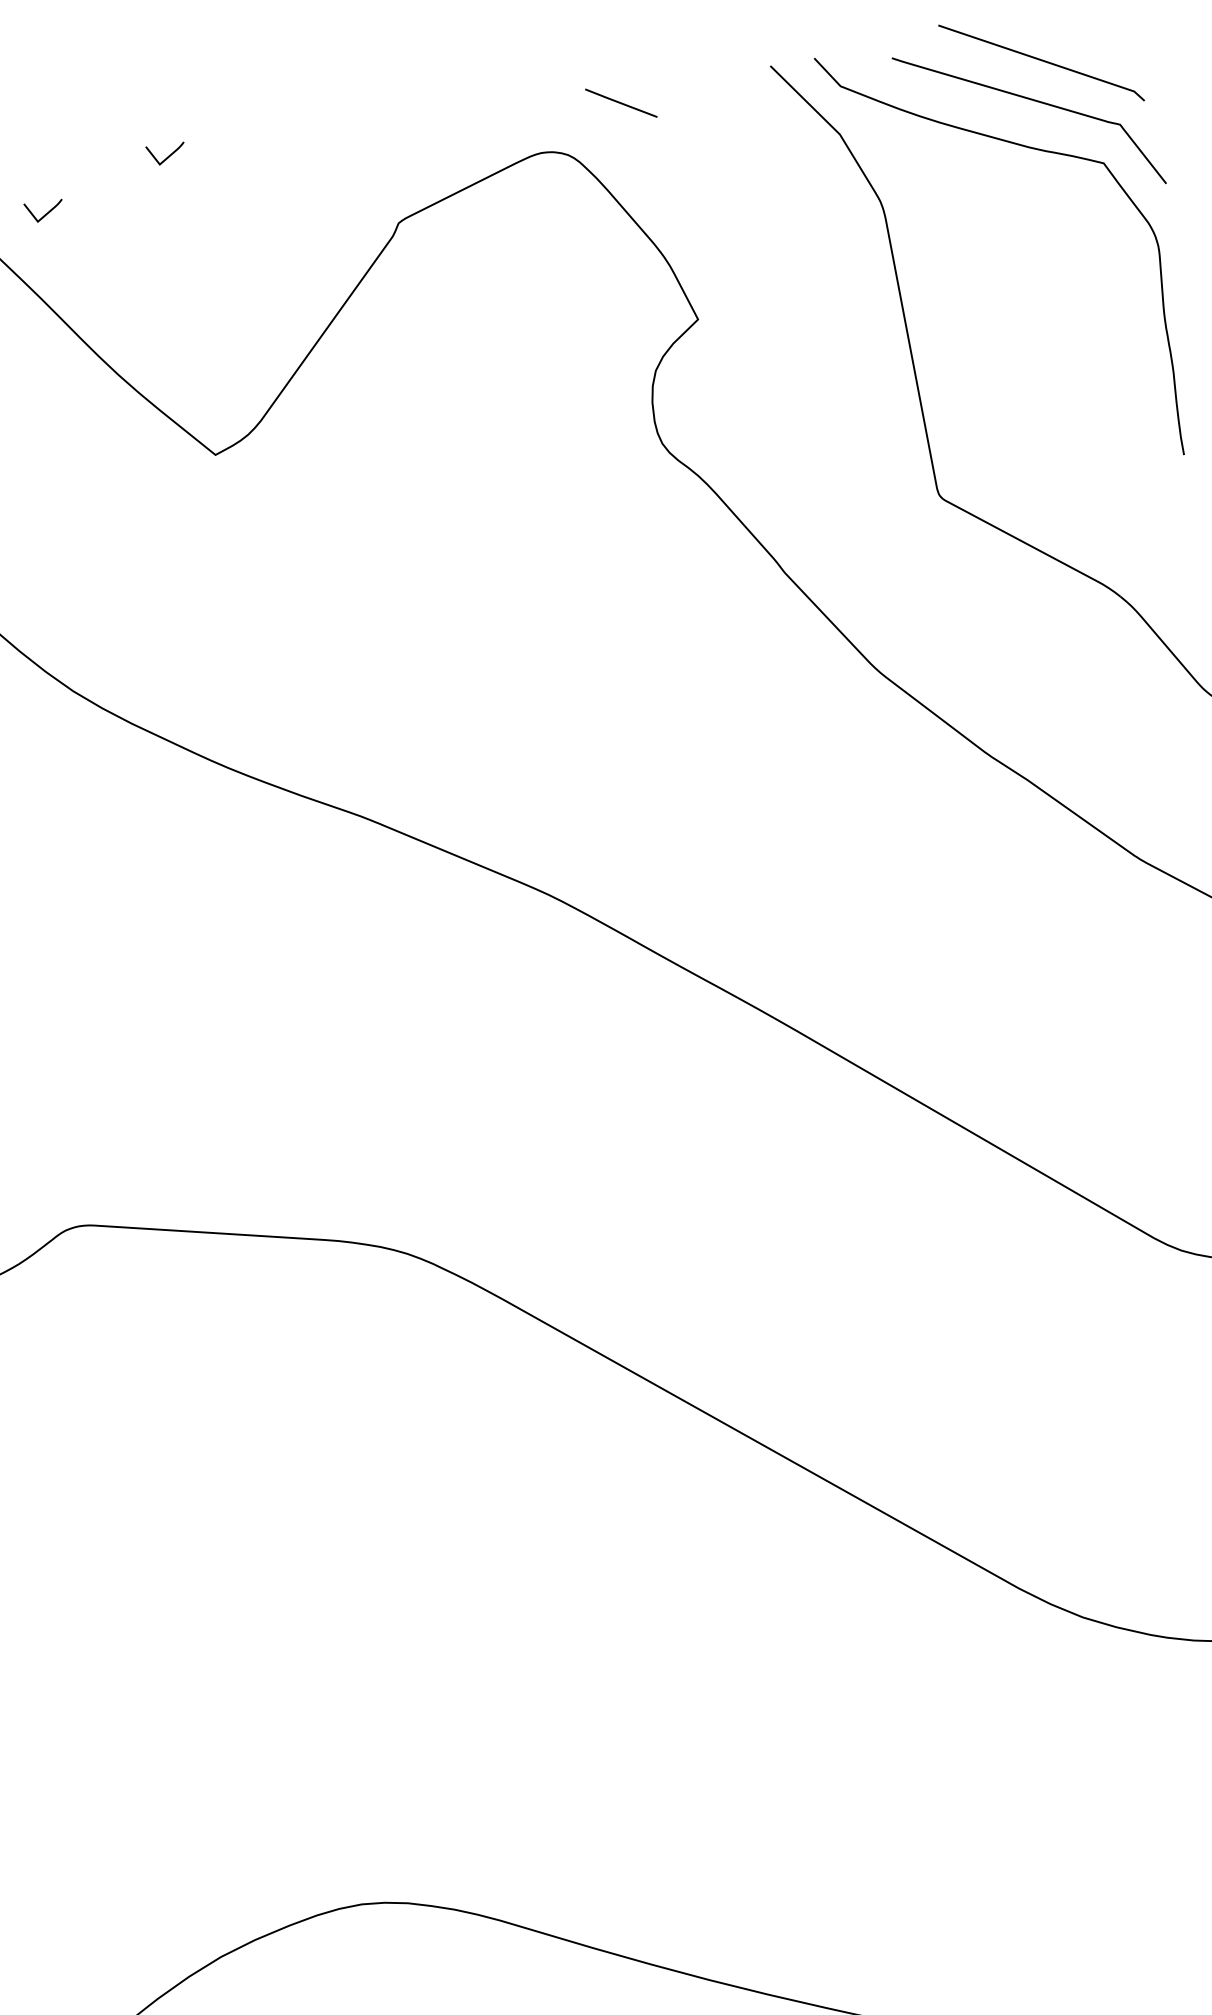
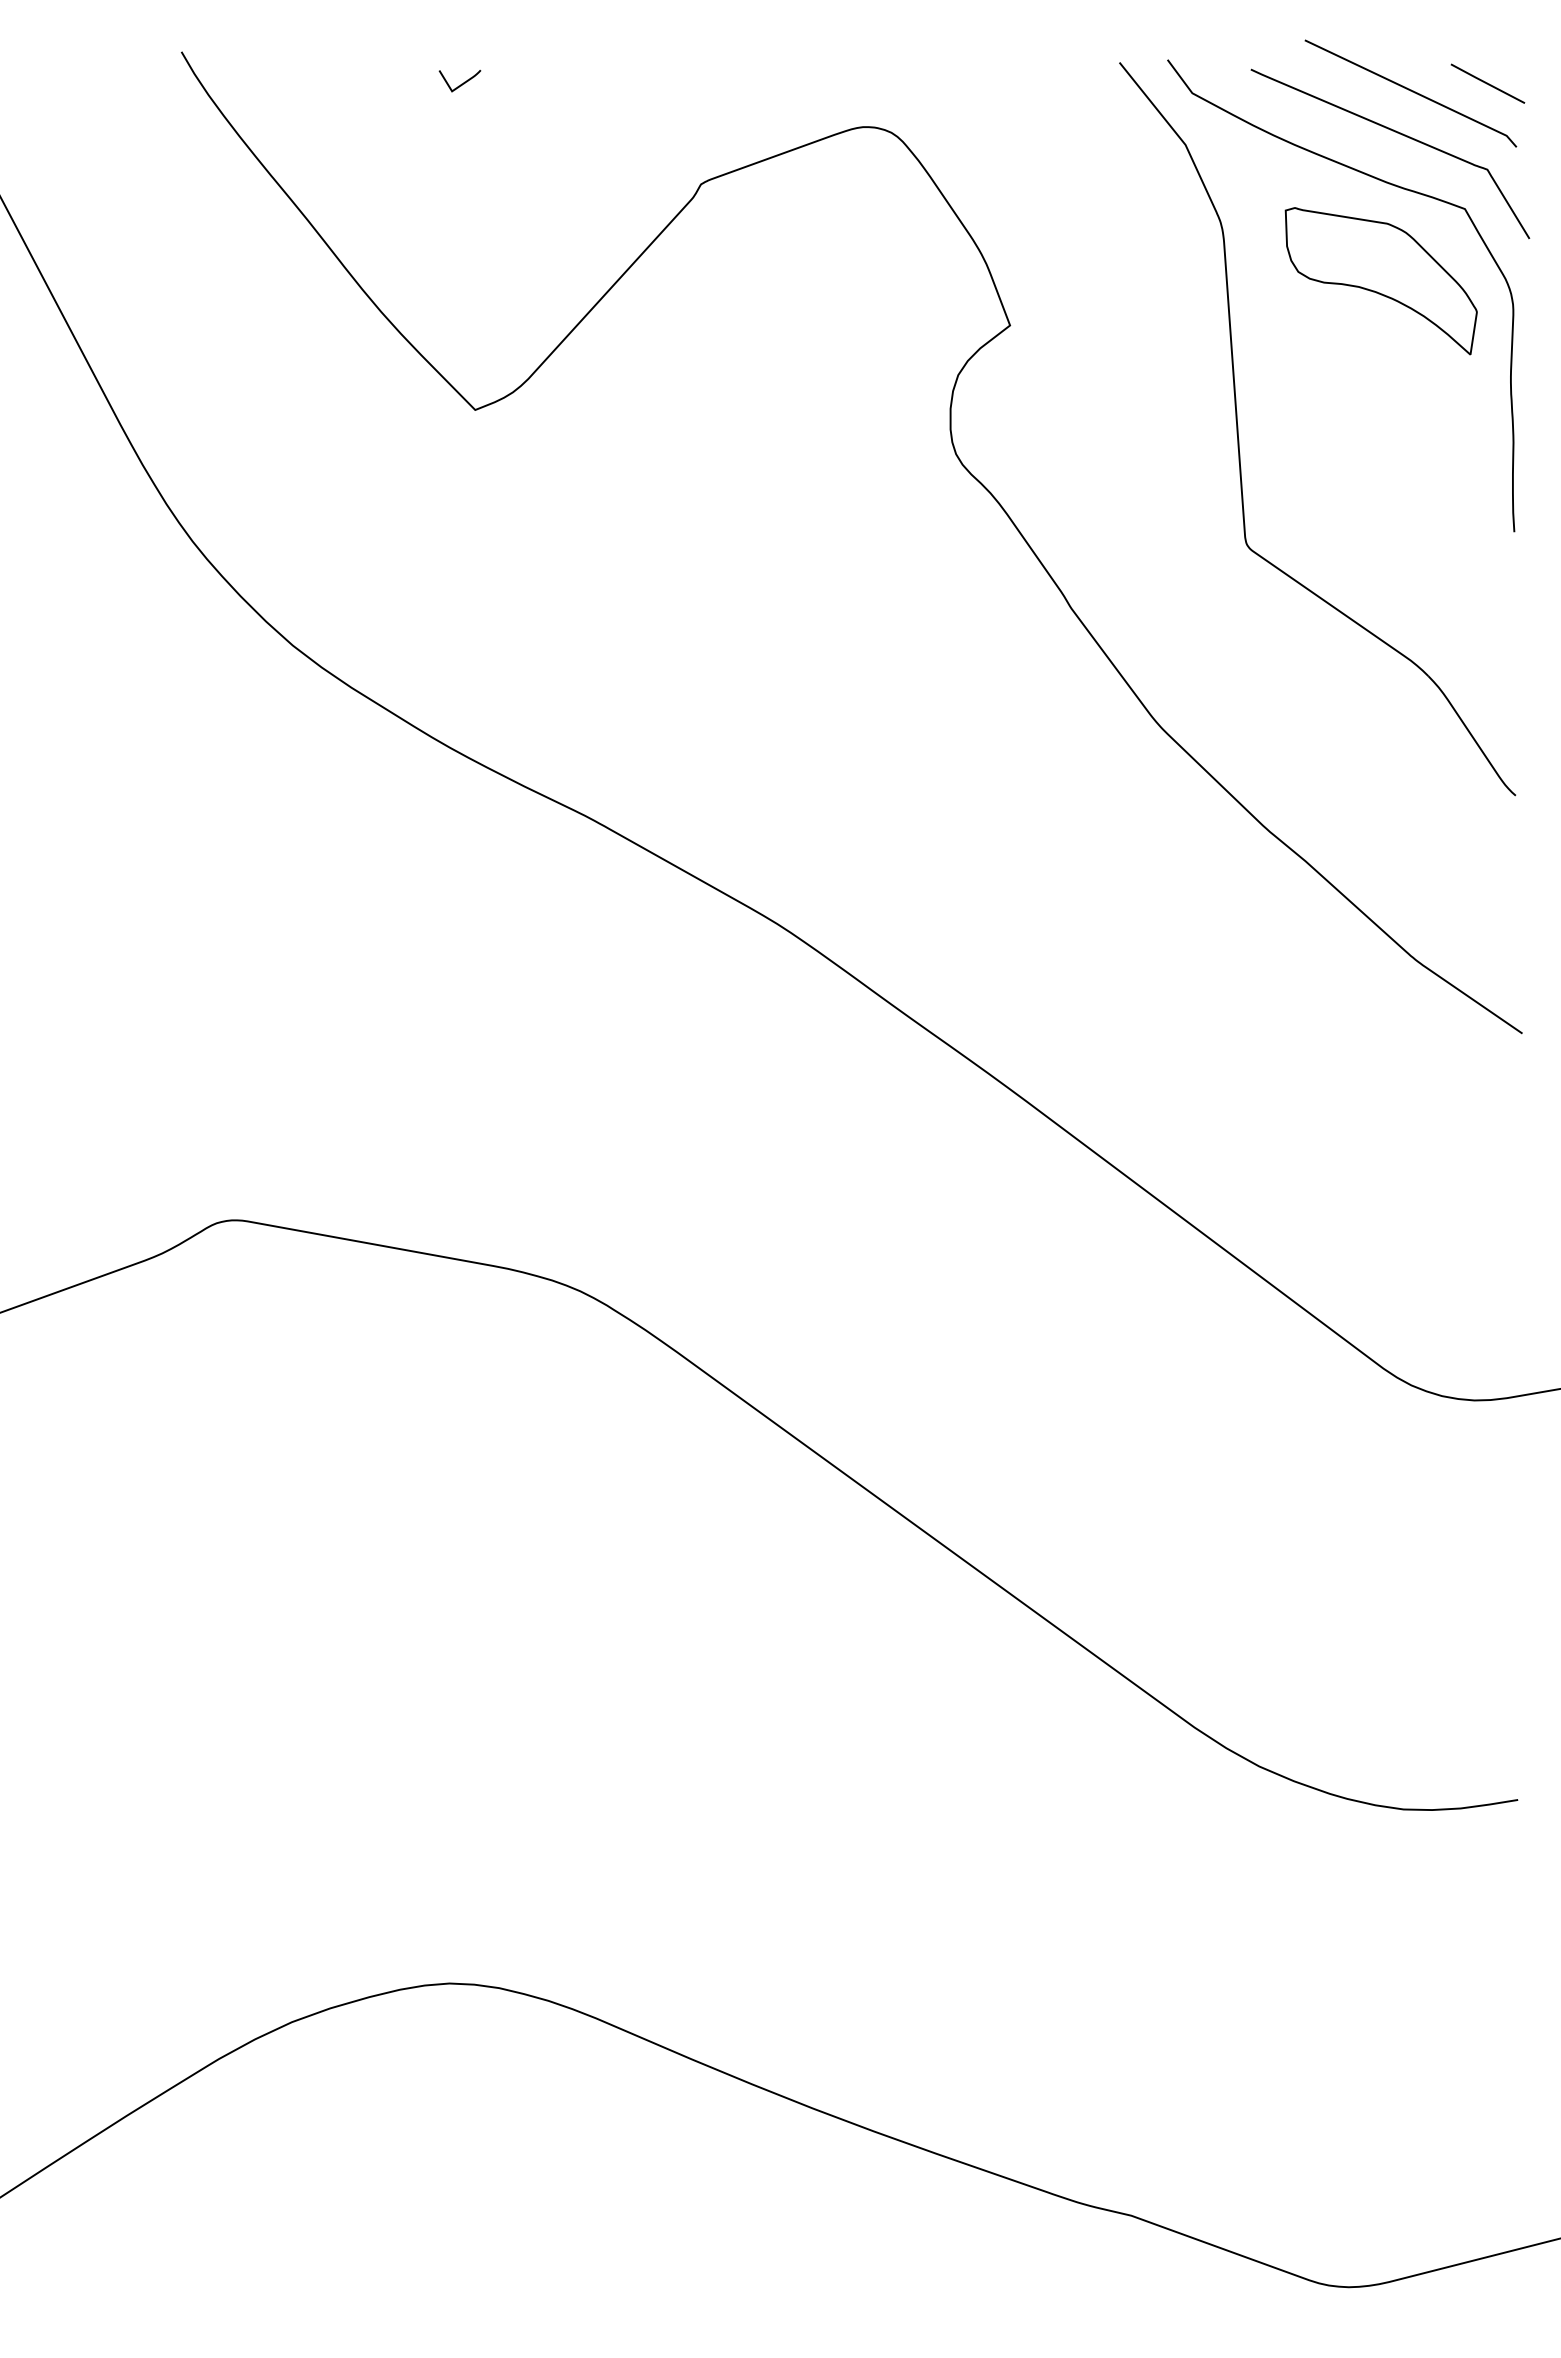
line: (620, 103) -> (1487, 83), moved
curve: (45, 213) -> (323, 129), removed
part: (1033, 239) -> (1380, 281), added

